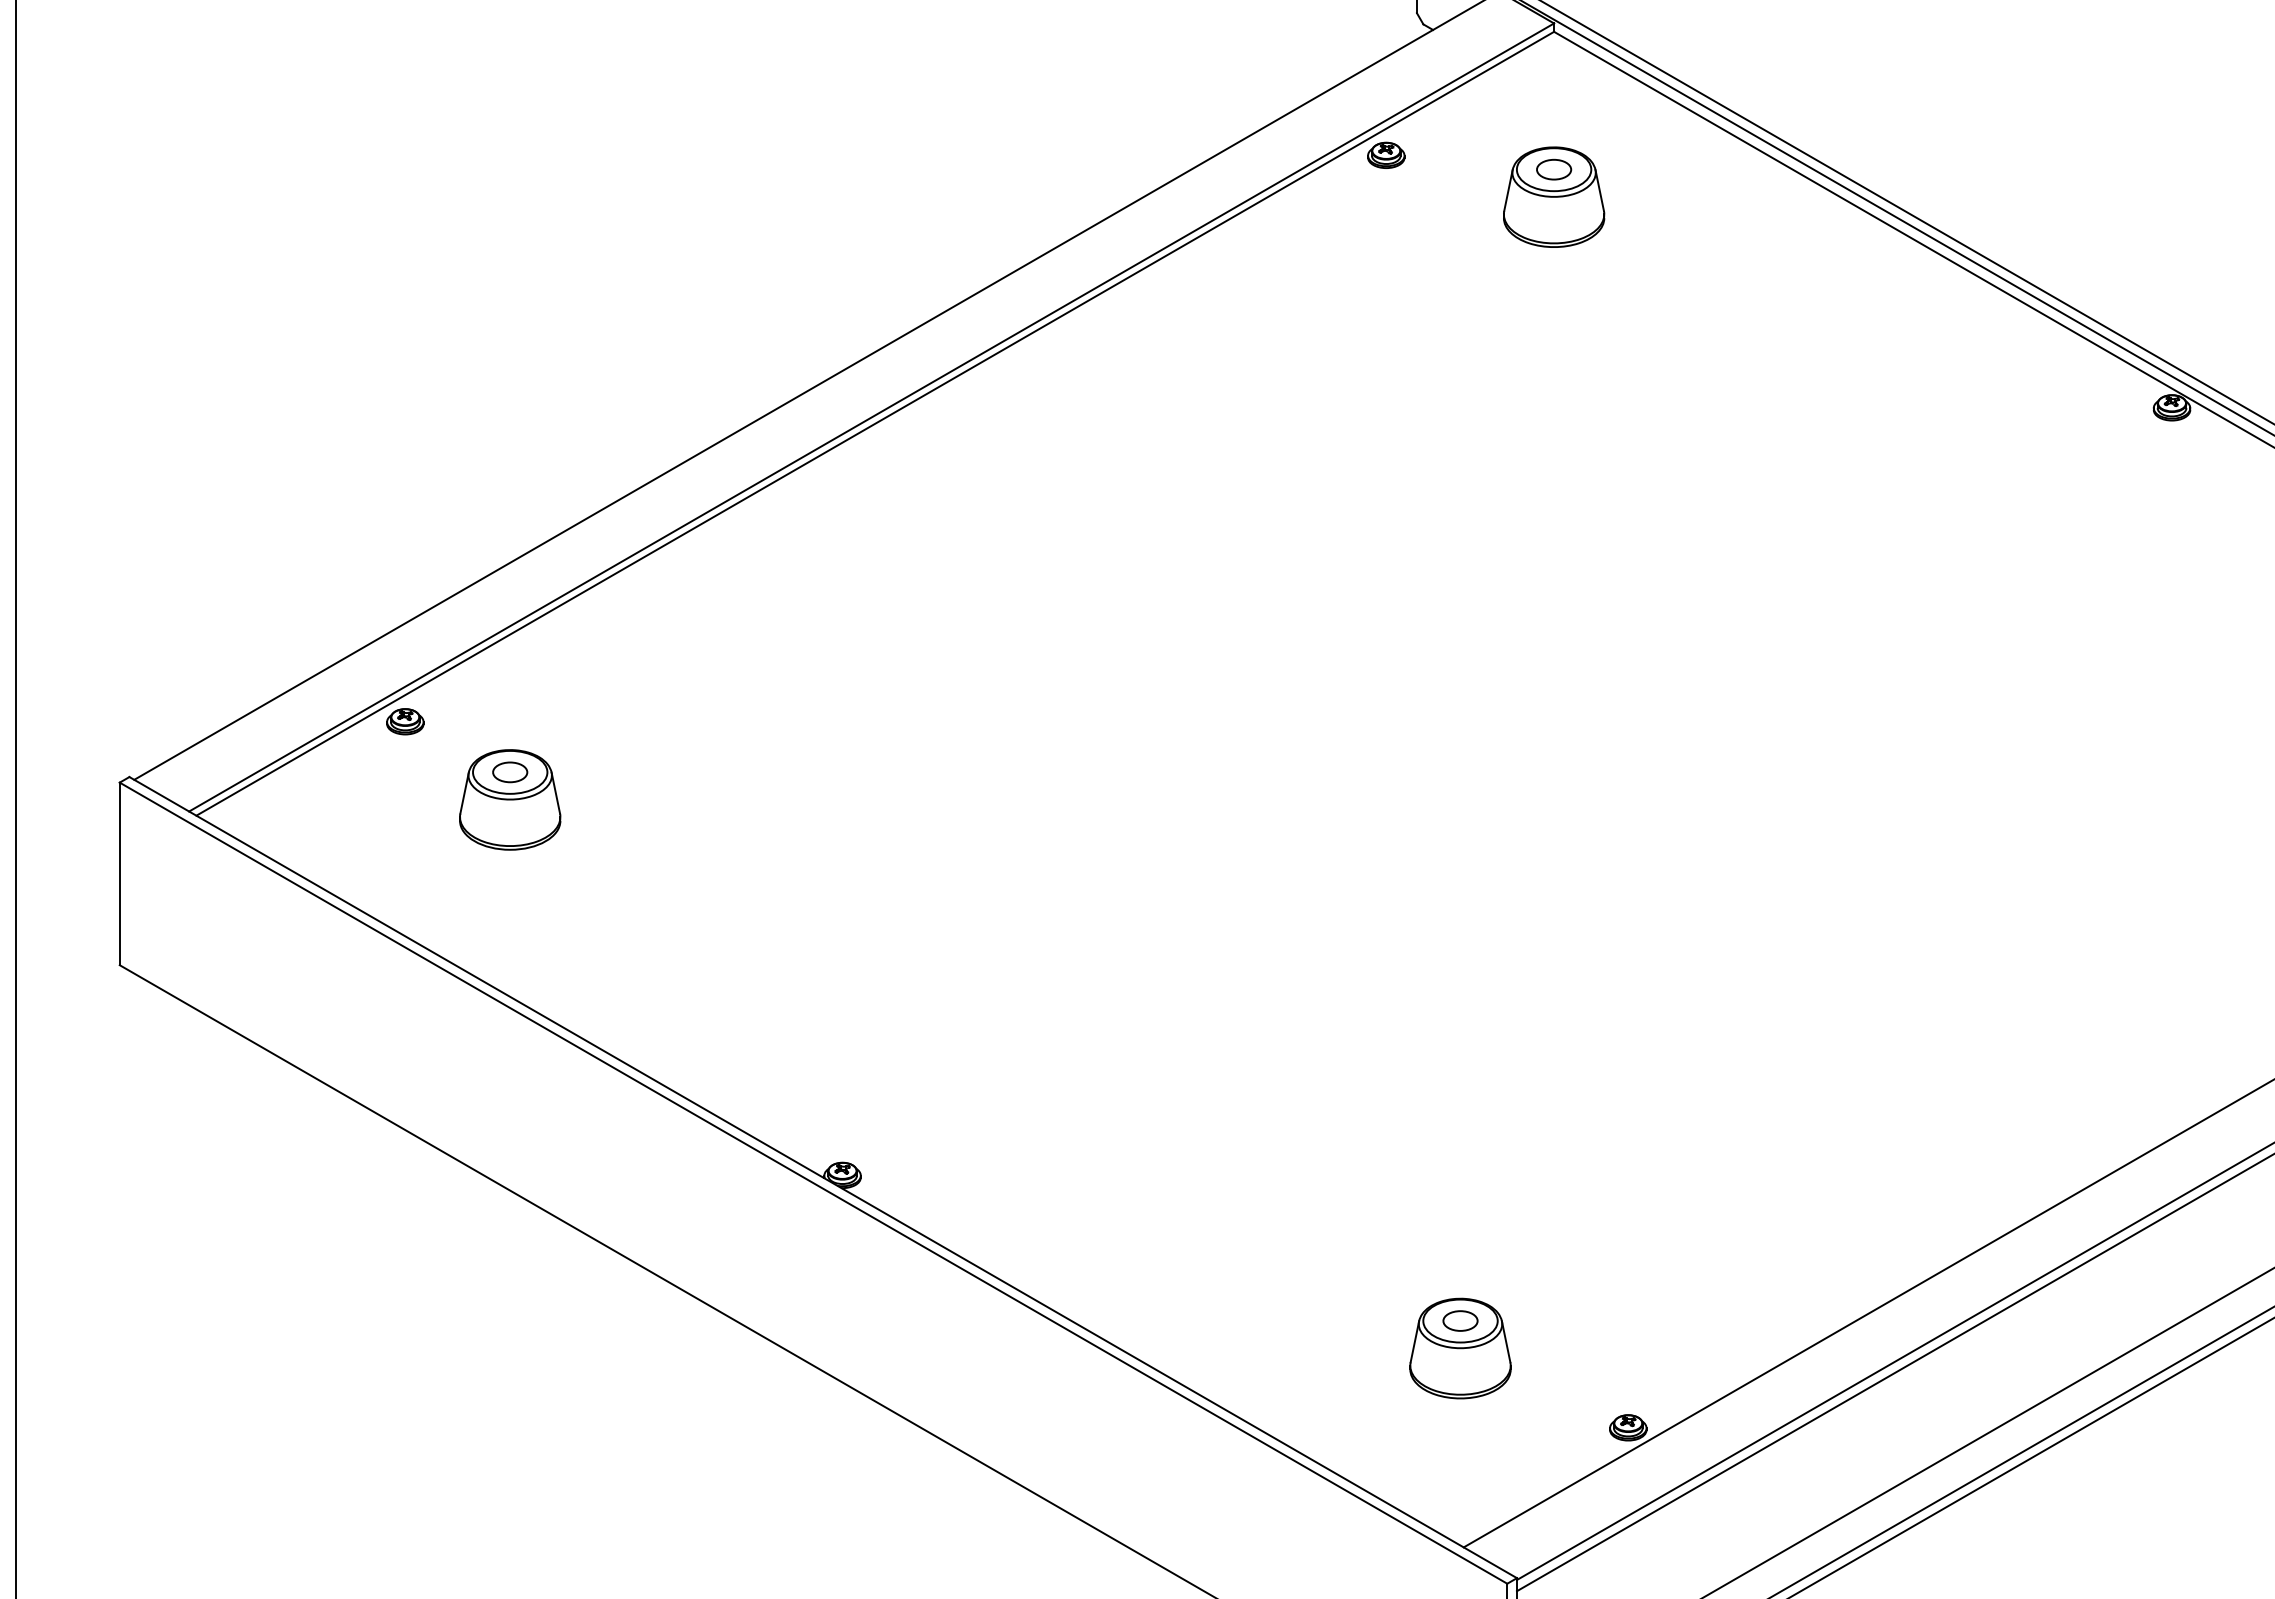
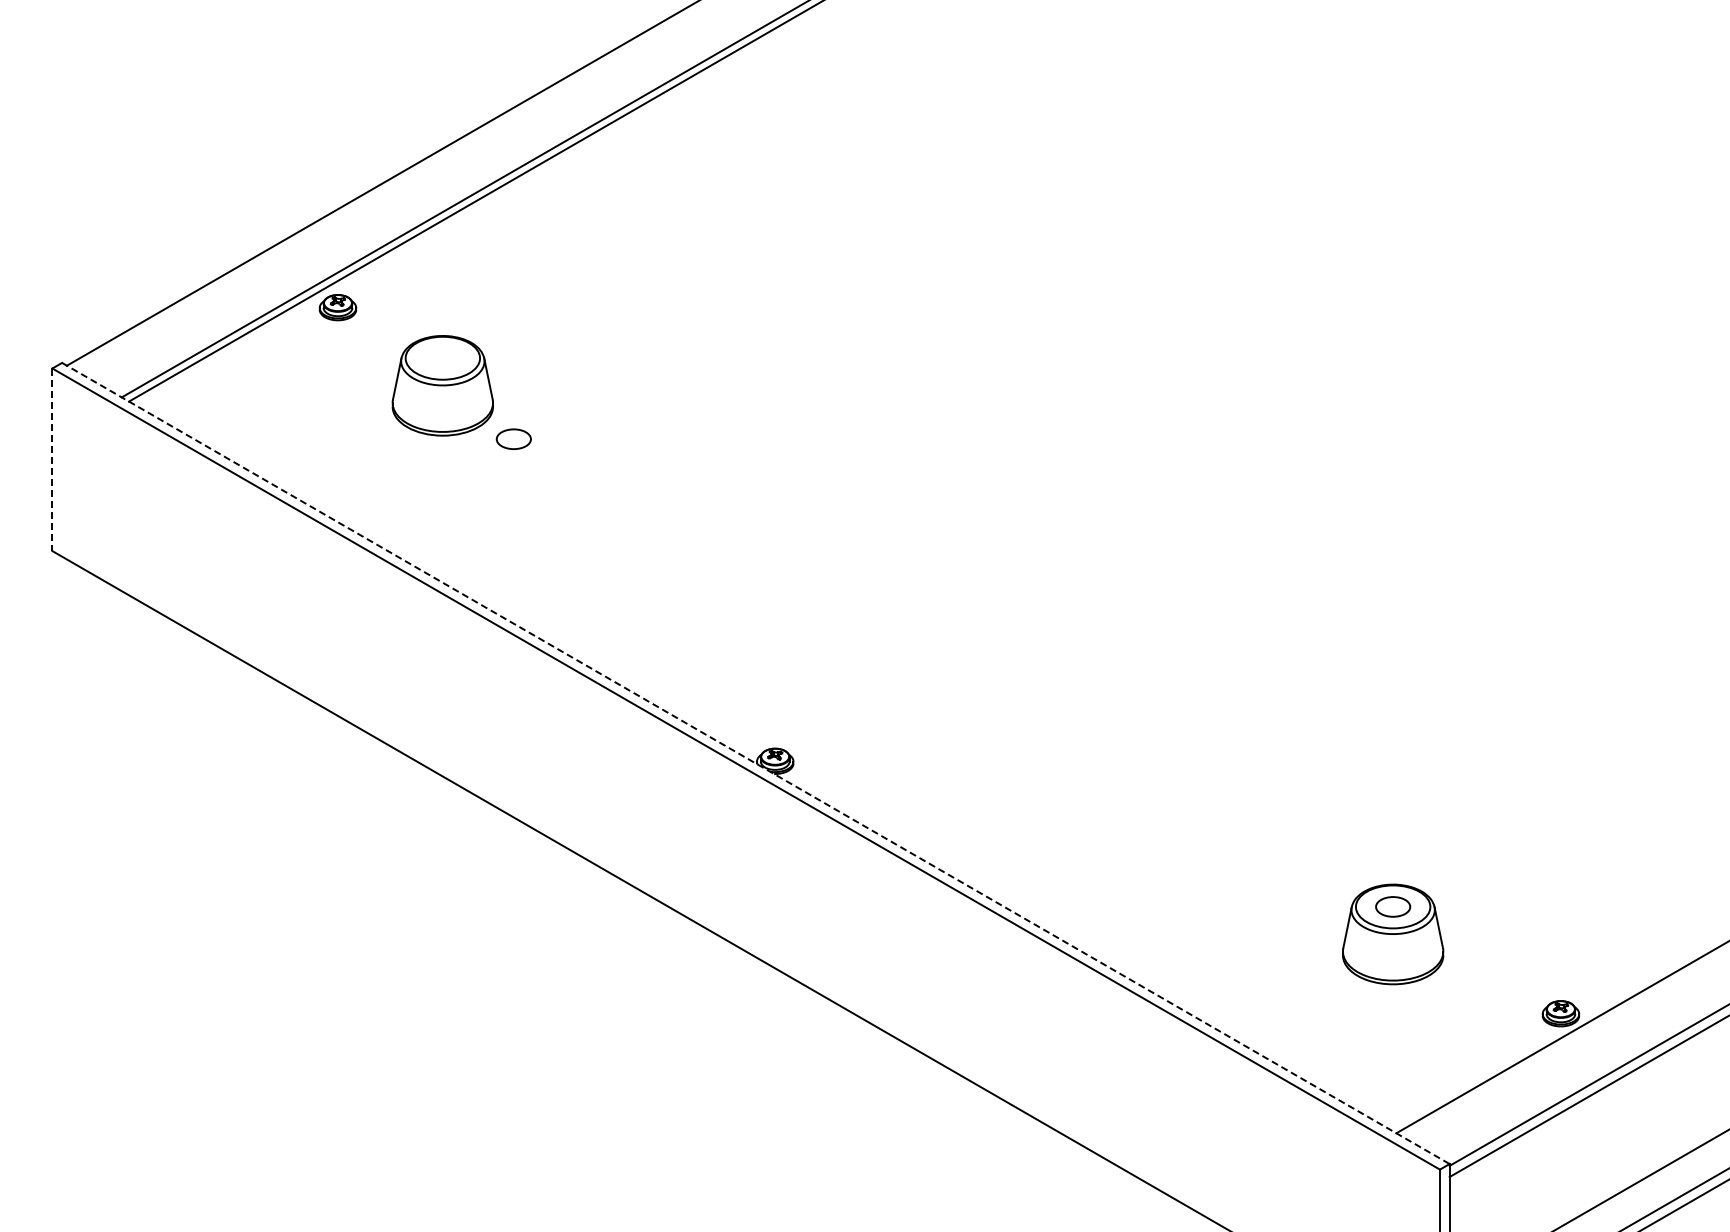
part: (510, 772) -> (514, 439), moved
line: (119, 874) -> (52, 460), solid -> dashed
line: (823, 1177) -> (756, 763), solid -> dashed

